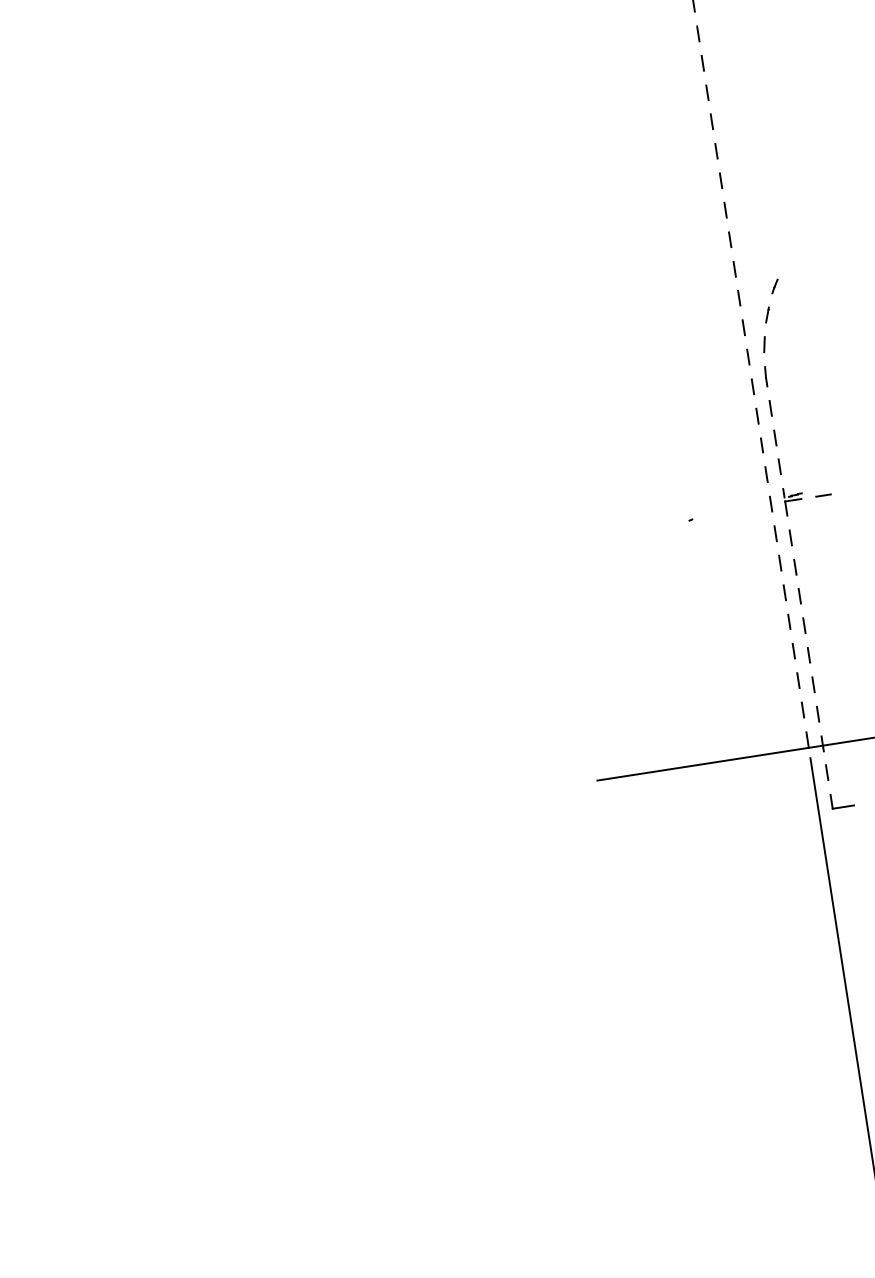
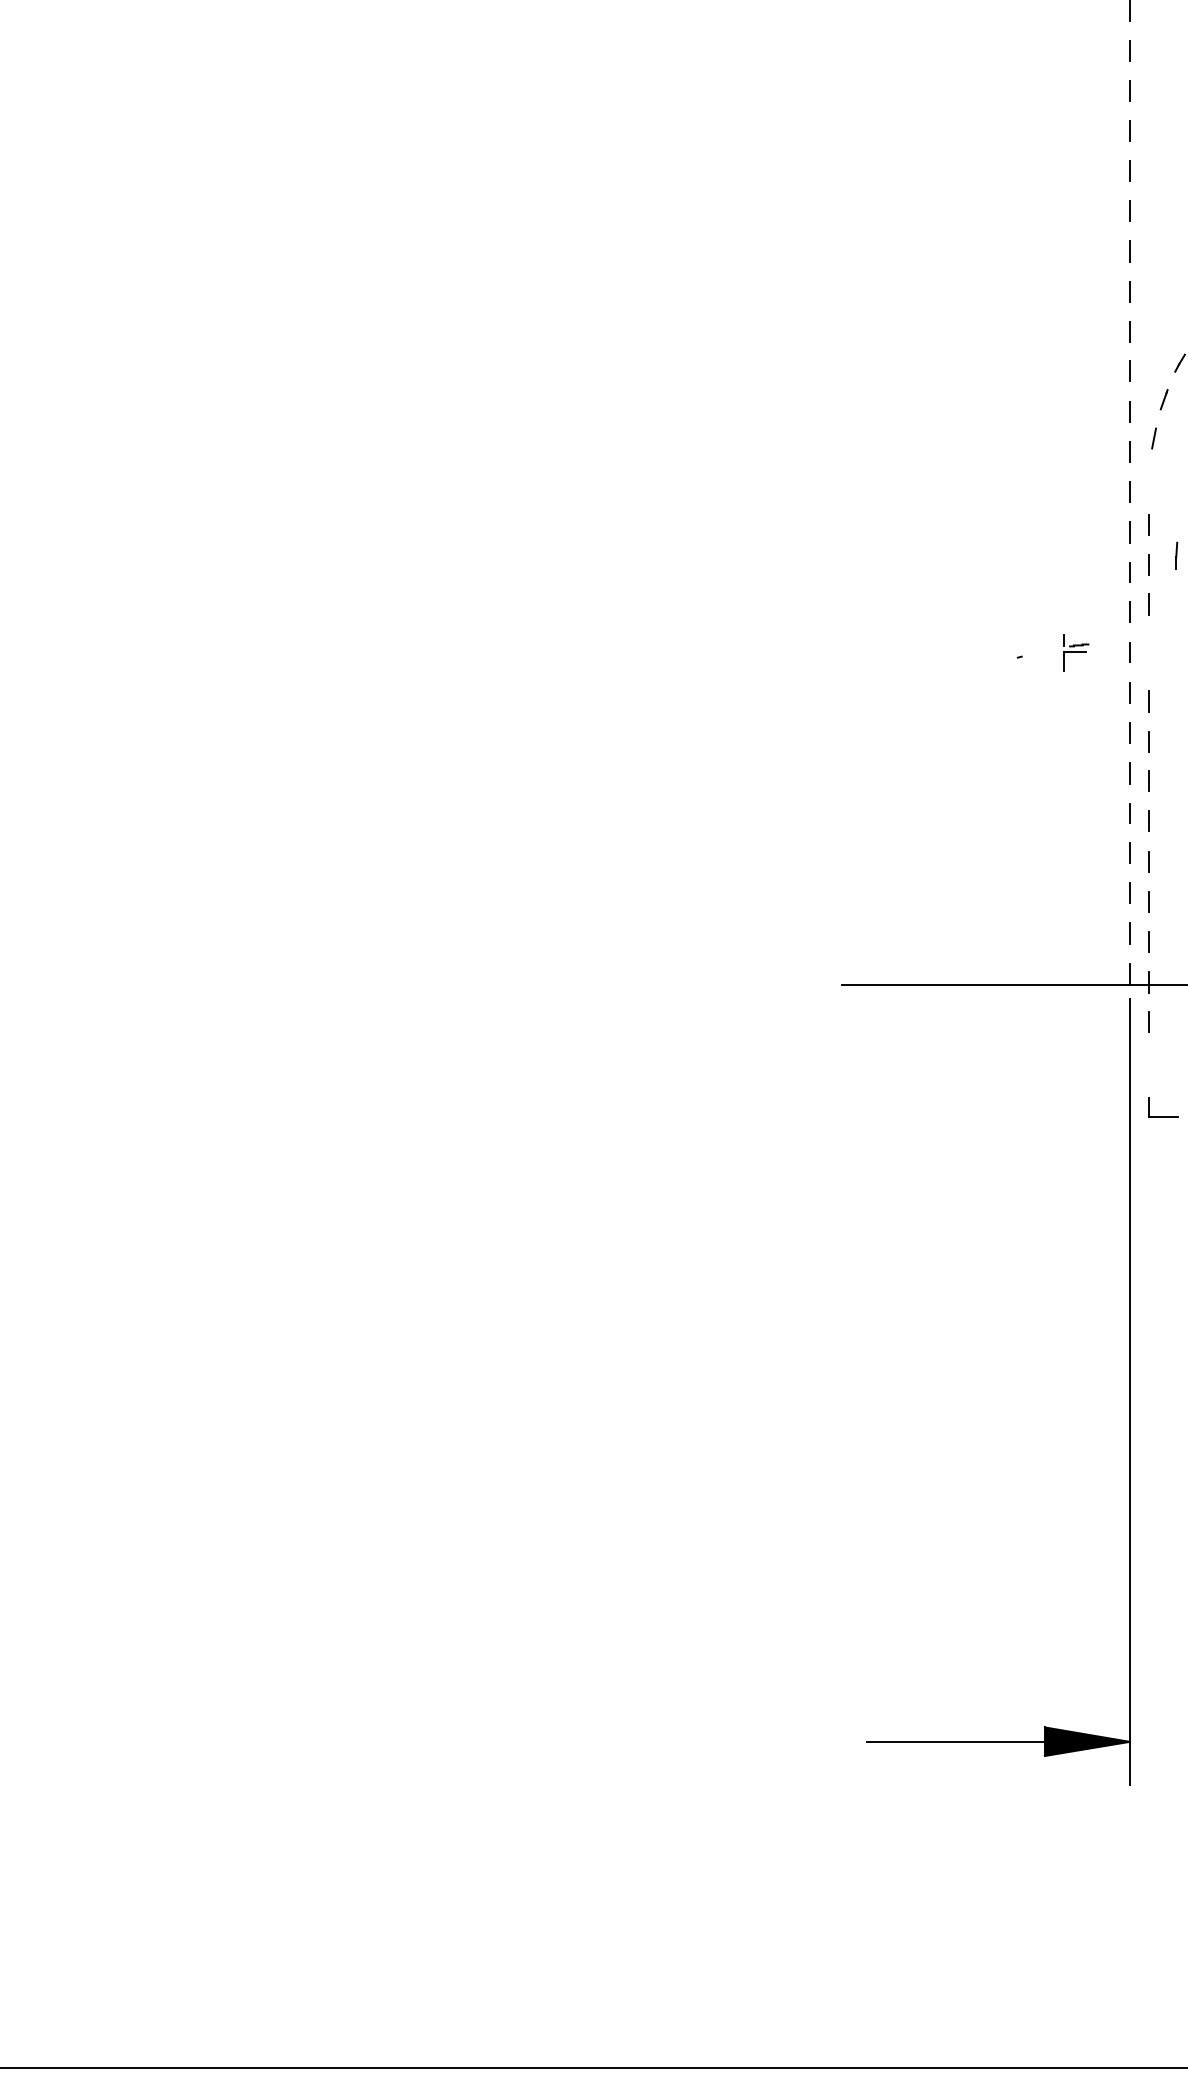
line: (766, 376) -> (1176, 555), moved
part: (794, 500) -> (1076, 652), moved
part: (843, 806) -> (1163, 1116), moved

